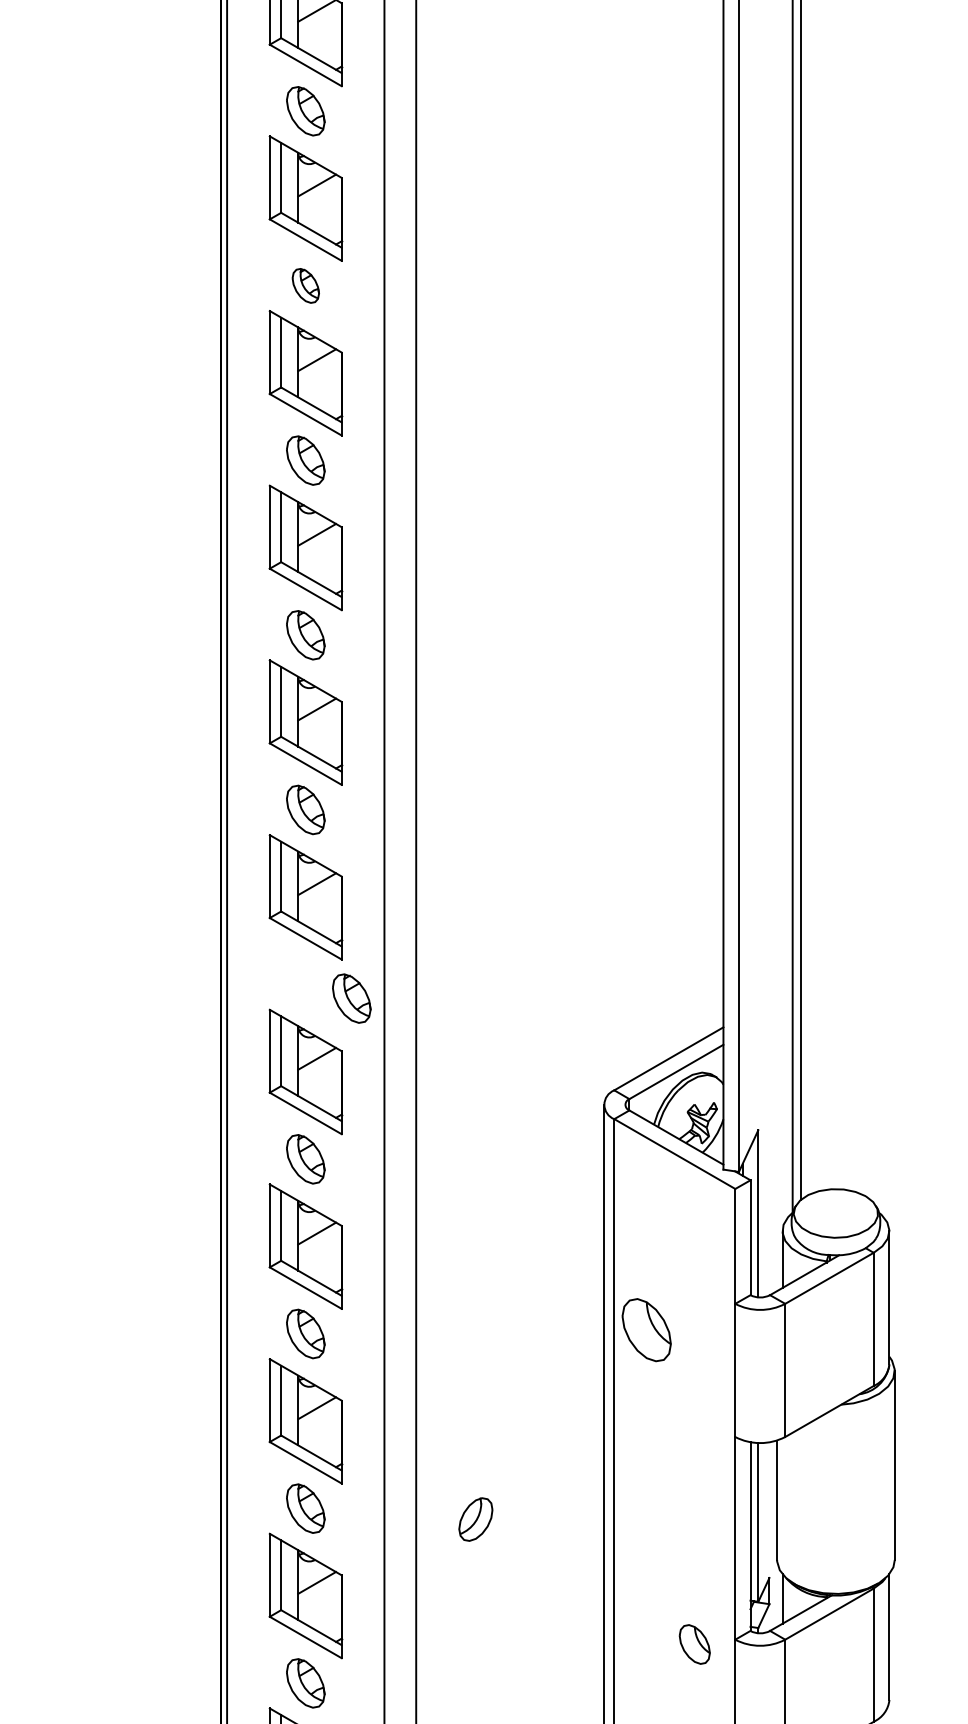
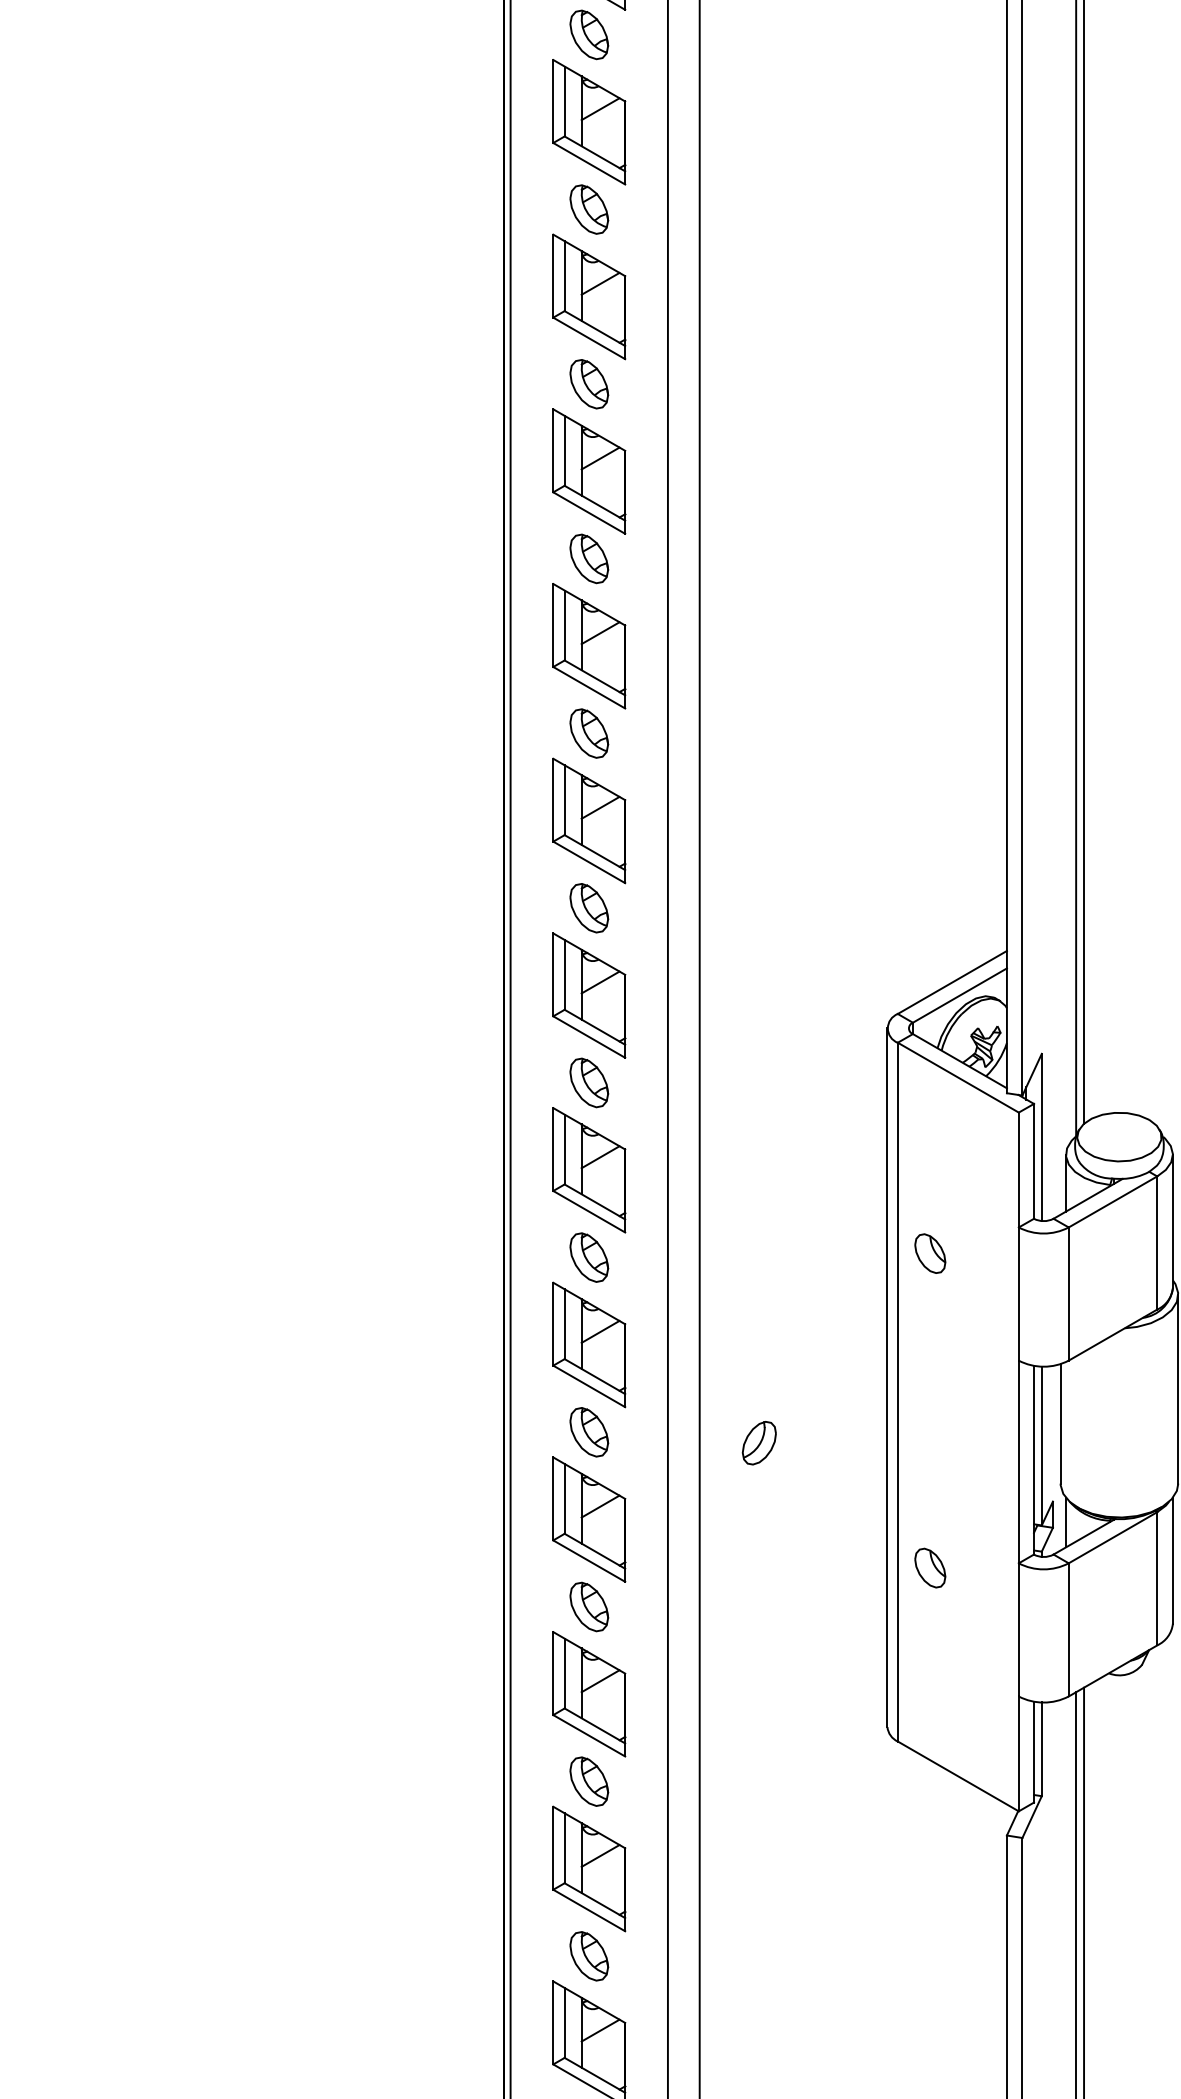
part: (306, 285) -> (589, 209), size x1.43
part: (352, 998) -> (589, 908), moved
part: (647, 1329) -> (930, 1253), size x0.62
part: (695, 1643) -> (930, 1567), moved

